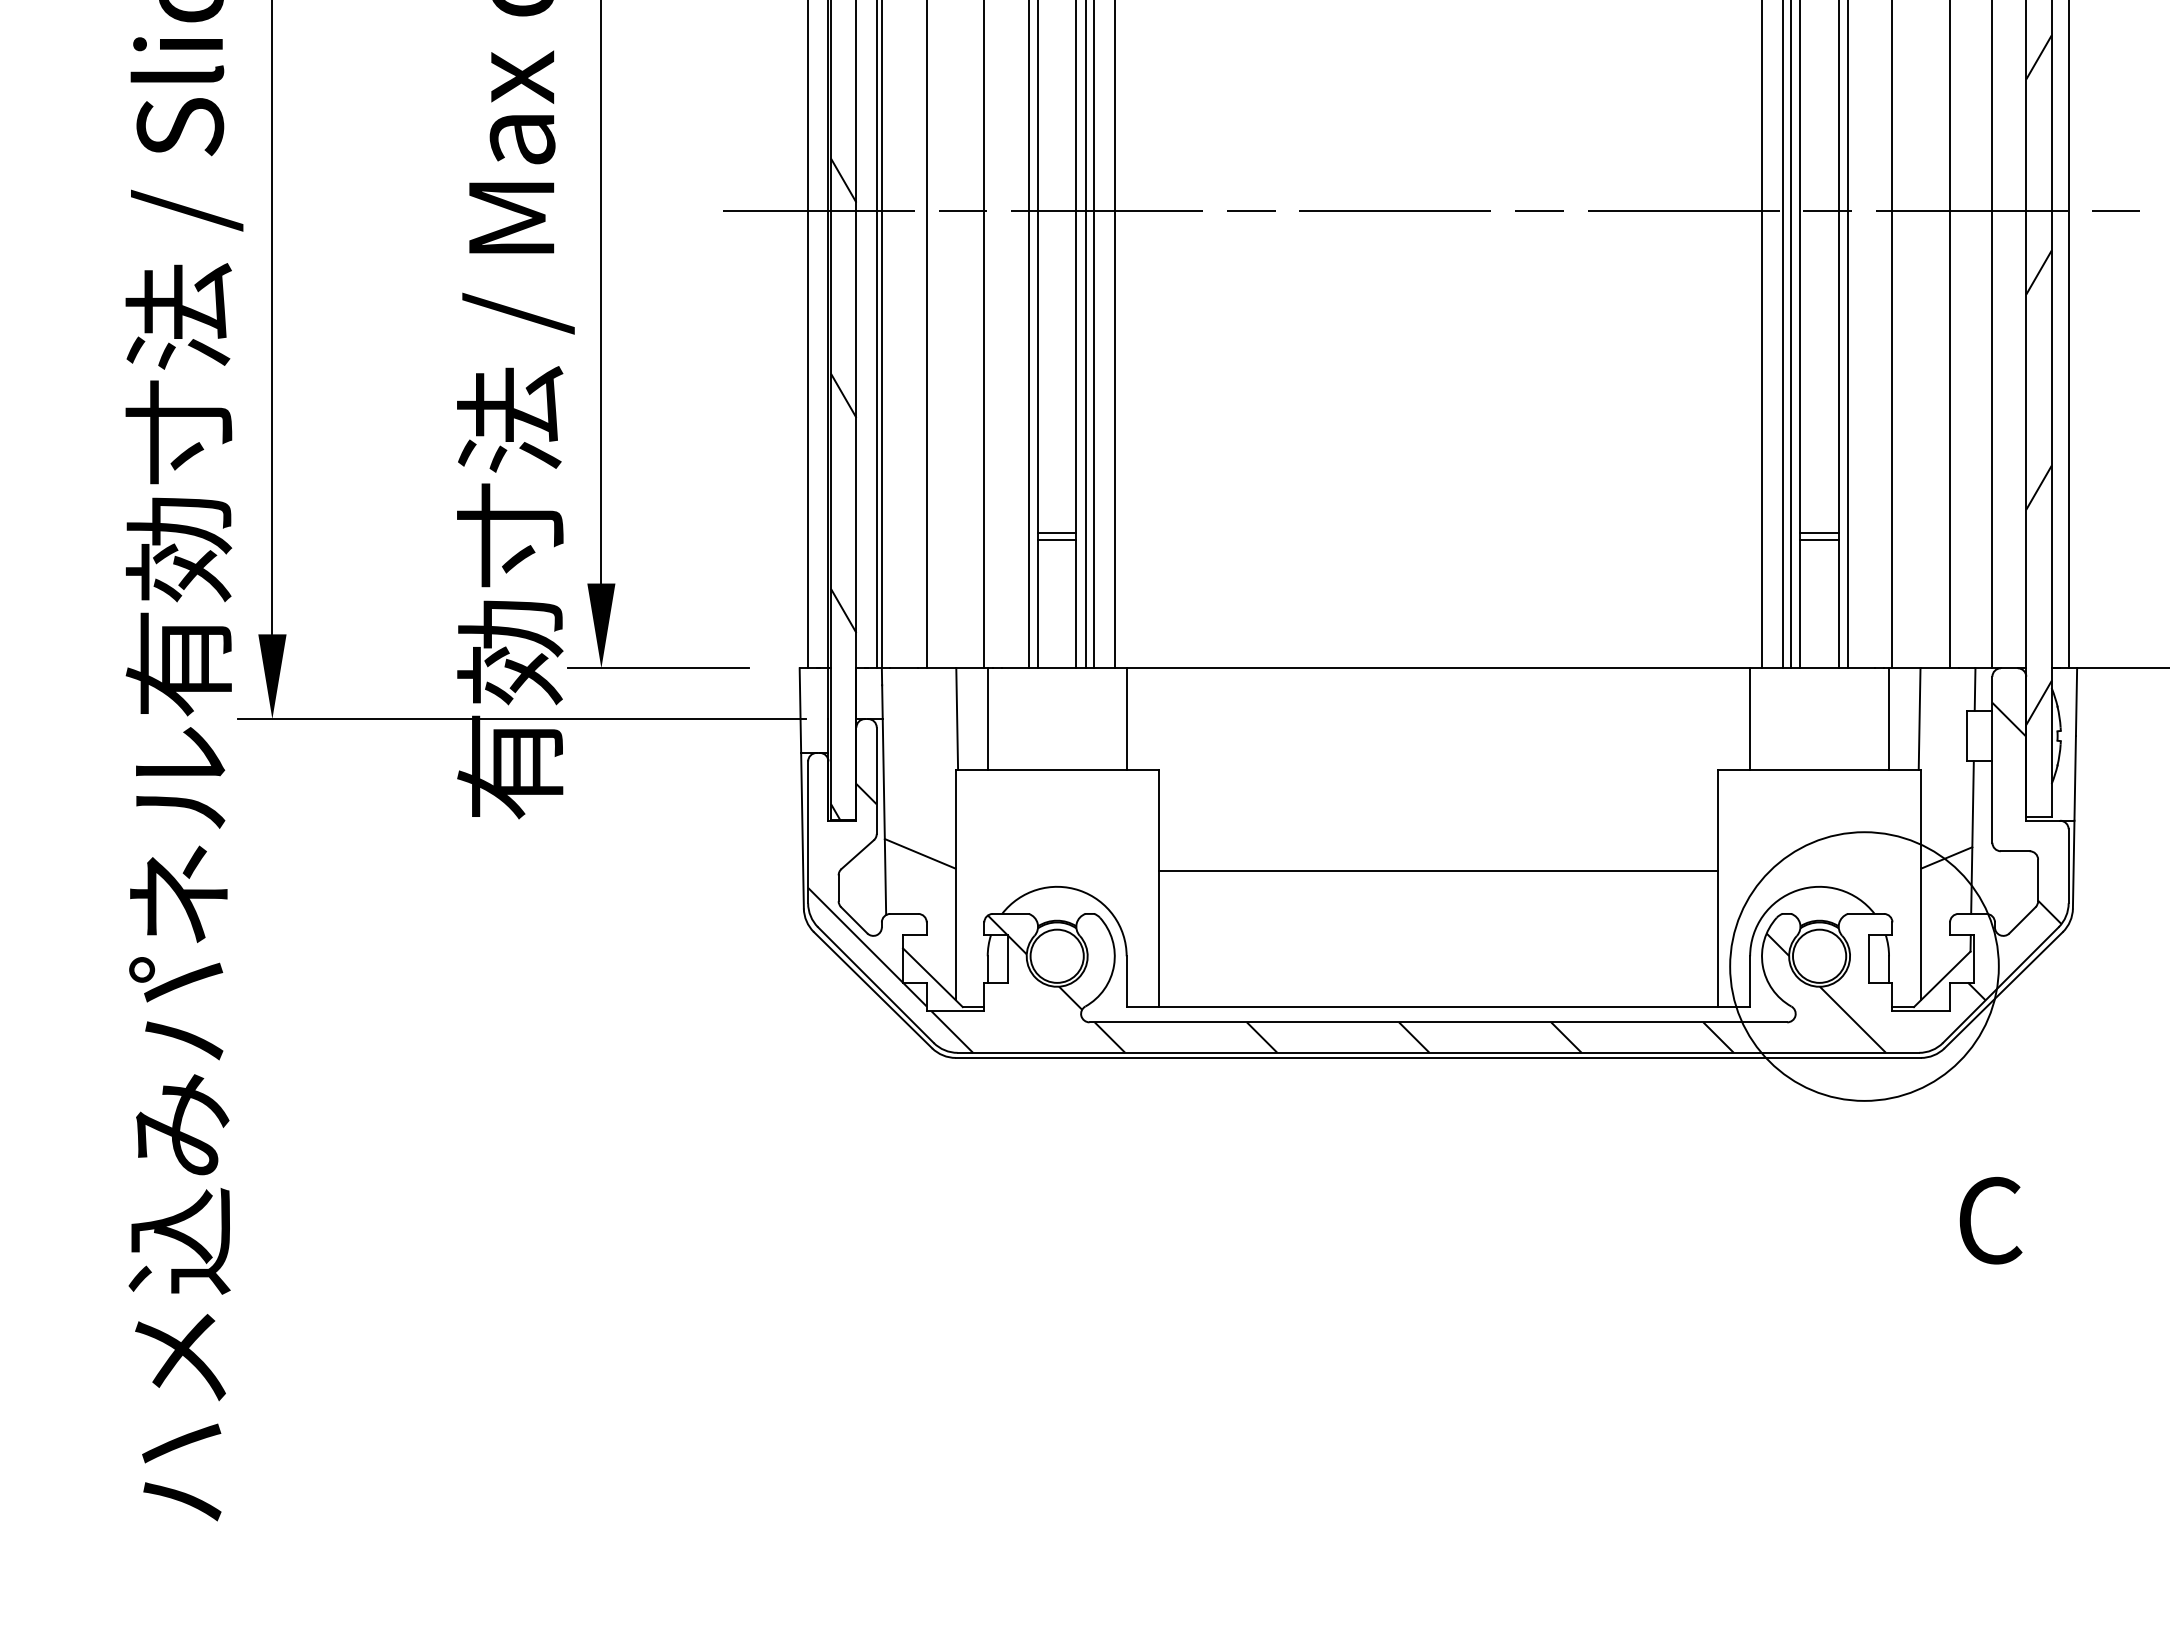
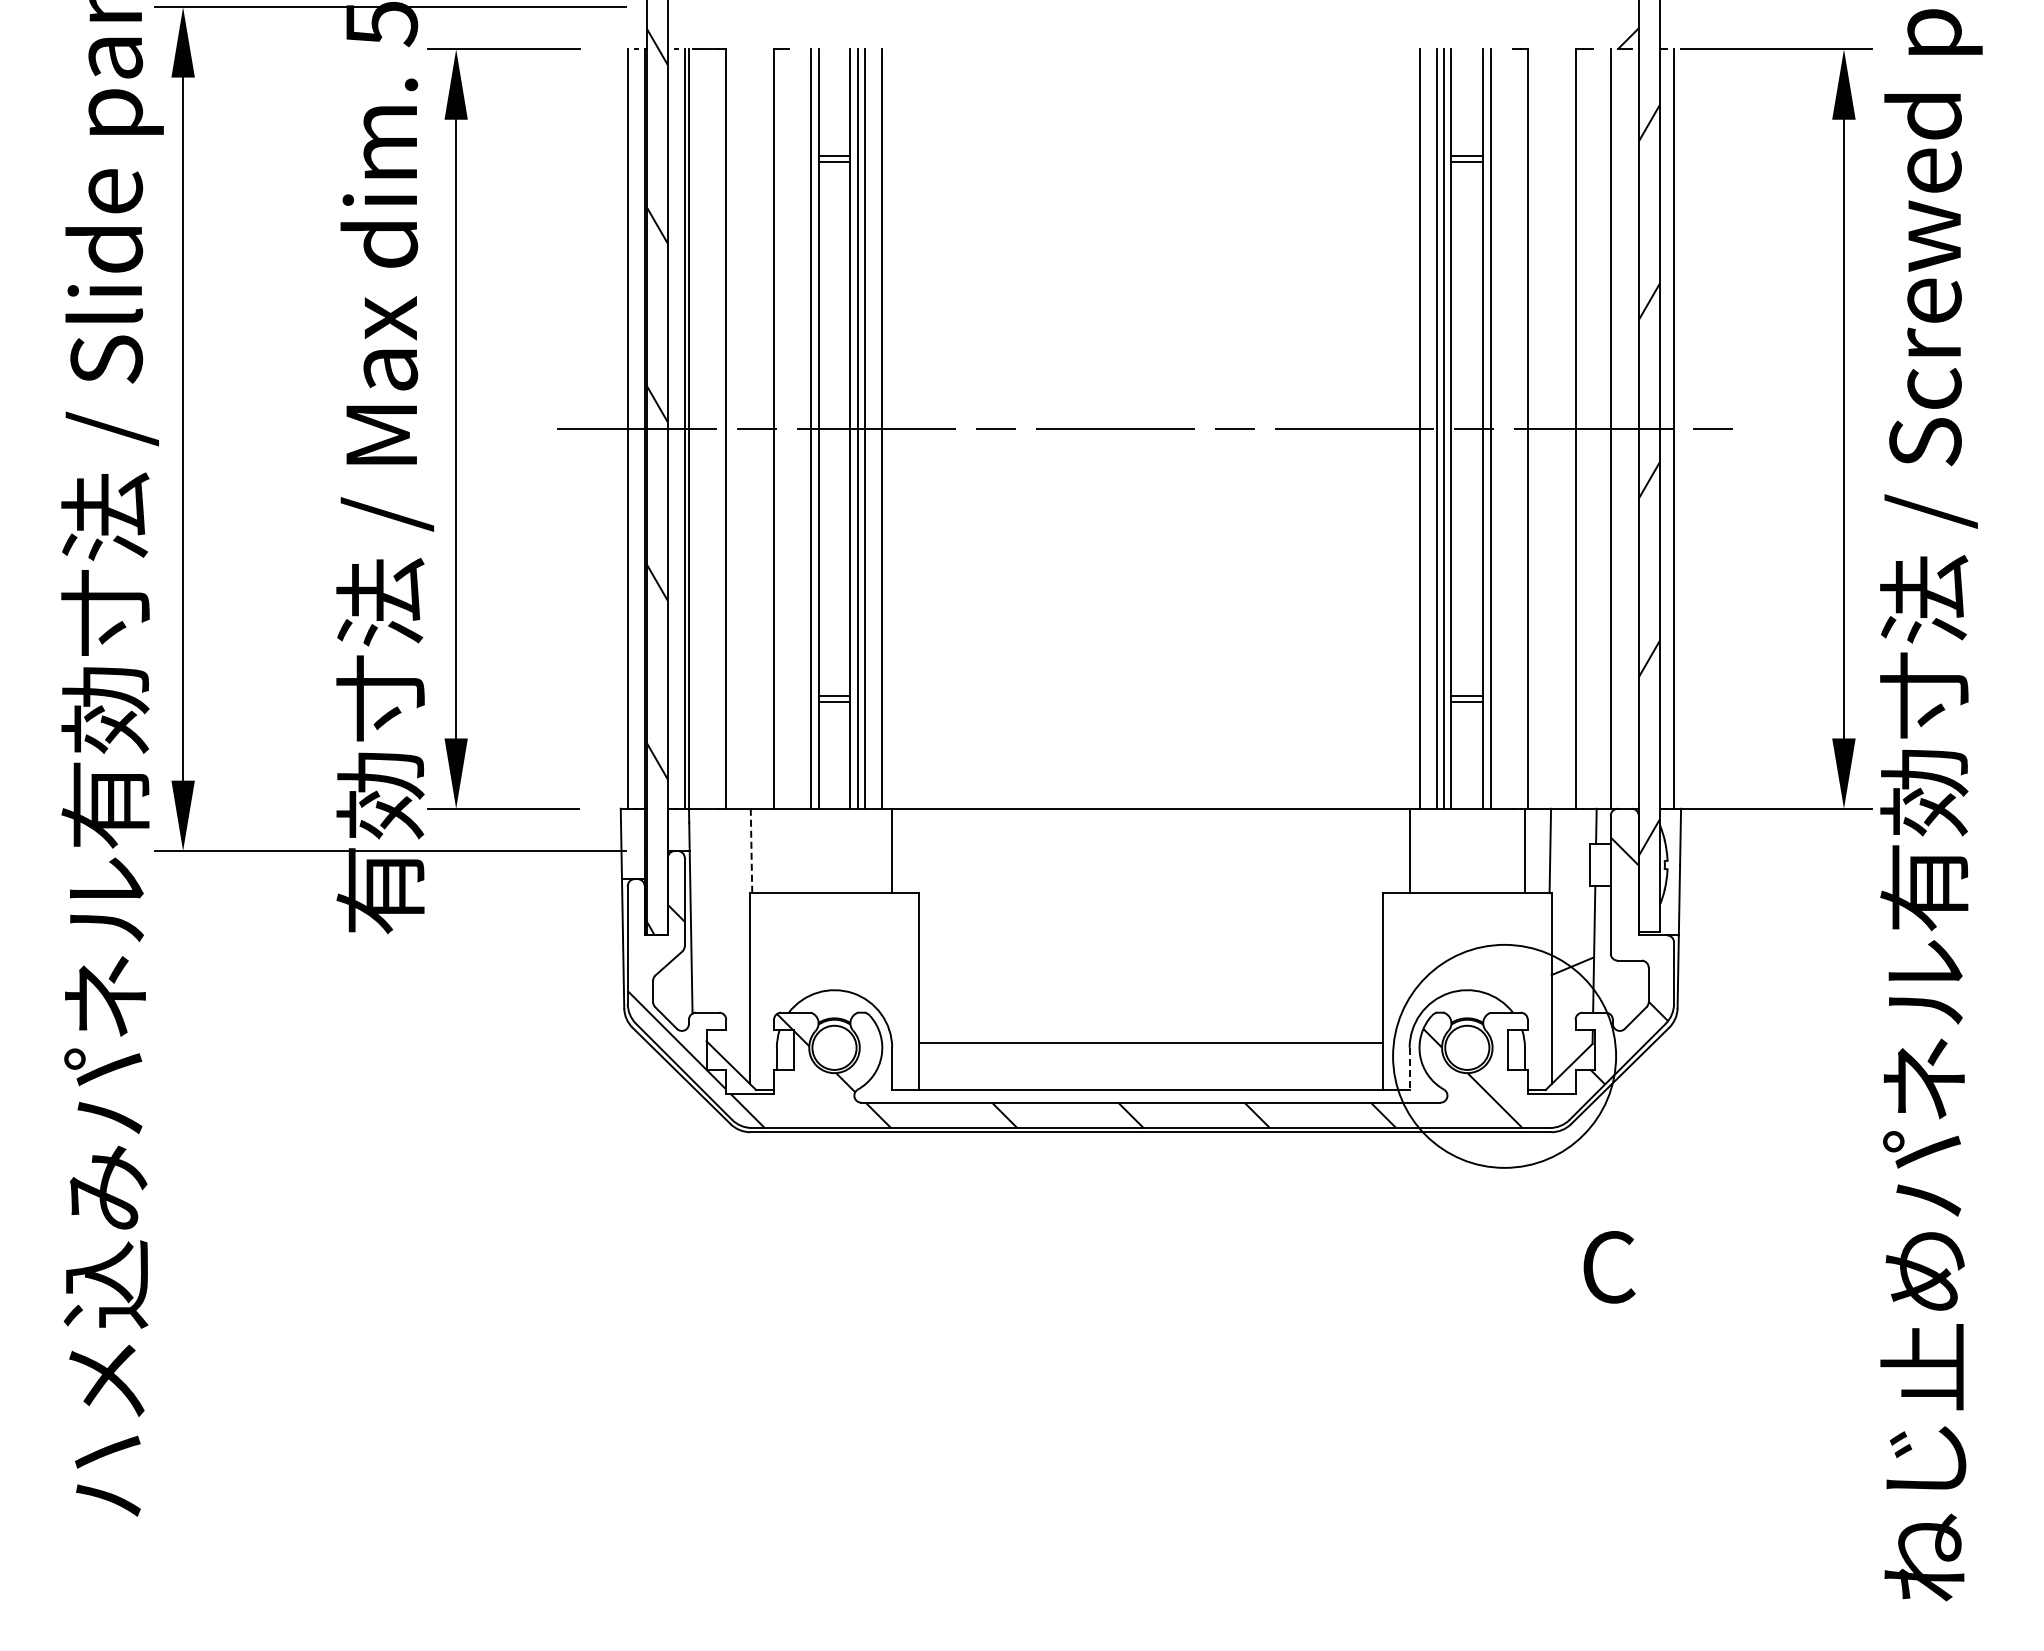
line: (987, 718) -> (776, 850), removed
line: (957, 719) -> (751, 851), solid -> dashed
line: (919, 853) -> (720, 962), removed
line: (1437, 871) -> (1150, 1043), moved
line: (1749, 982) -> (1409, 1069), solid -> dashed

